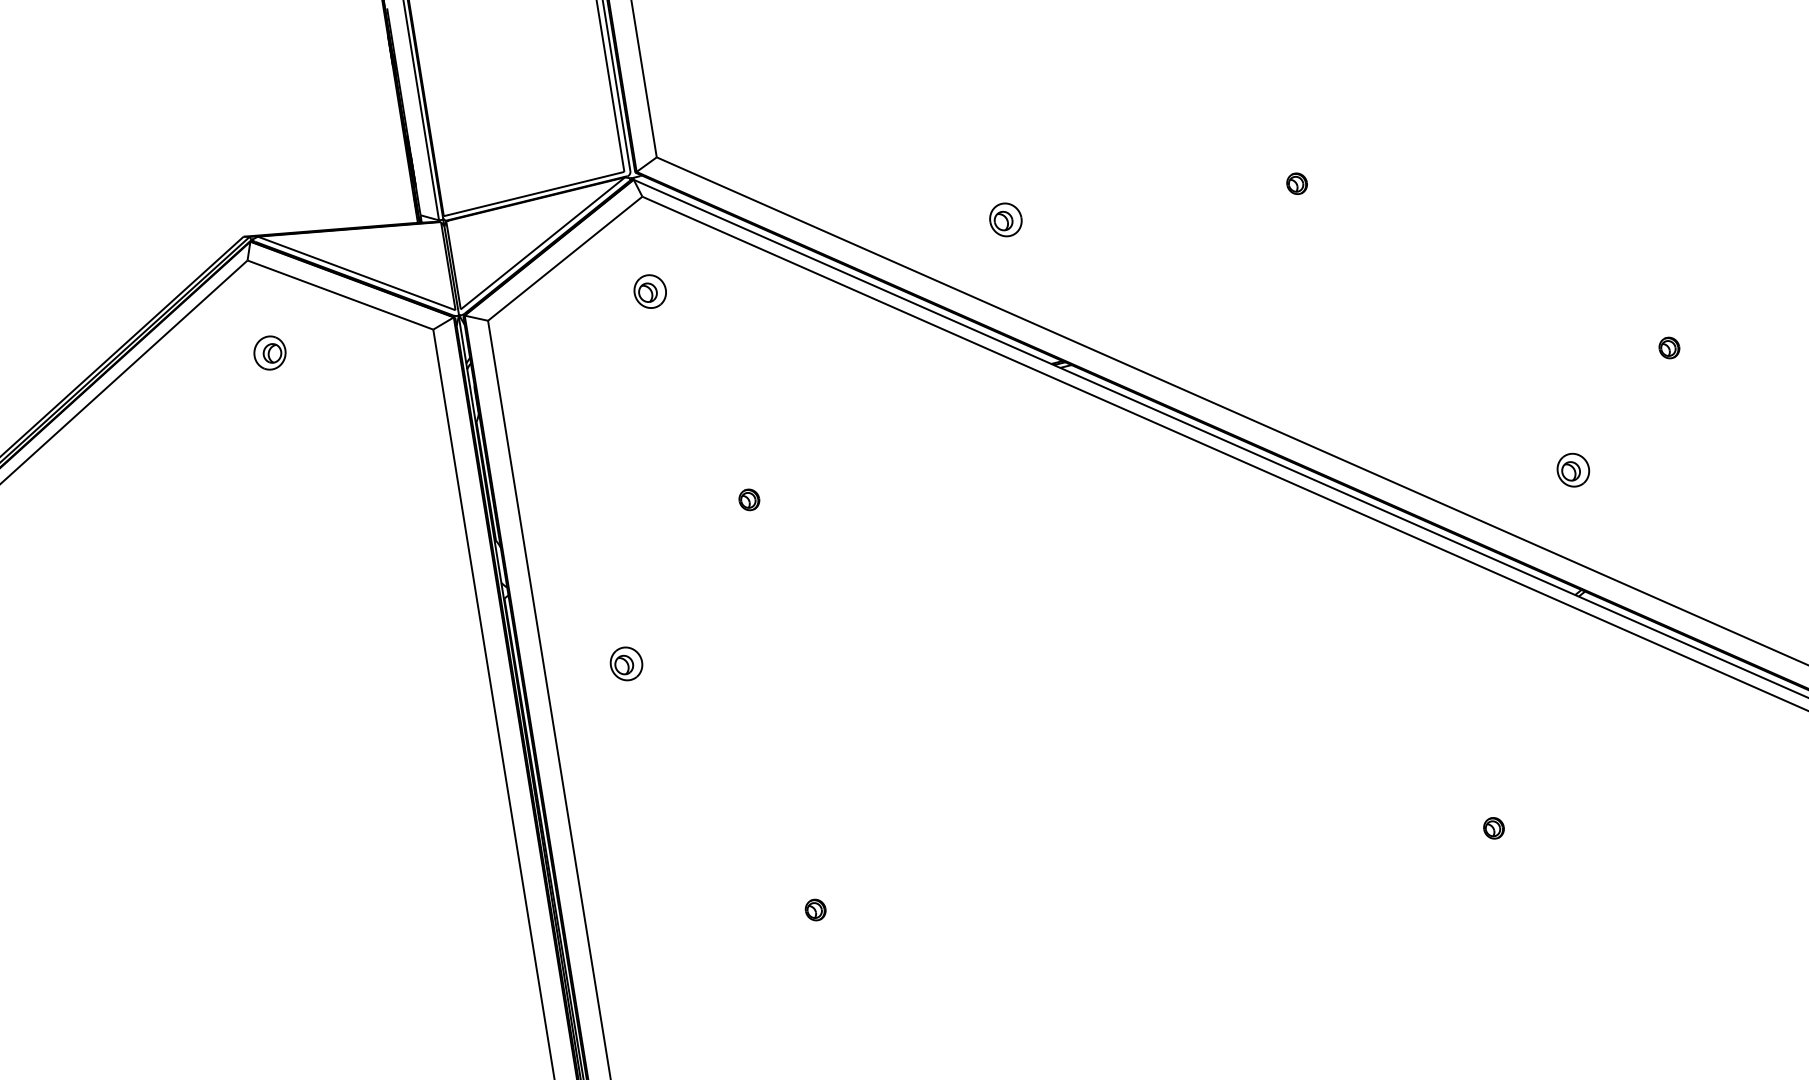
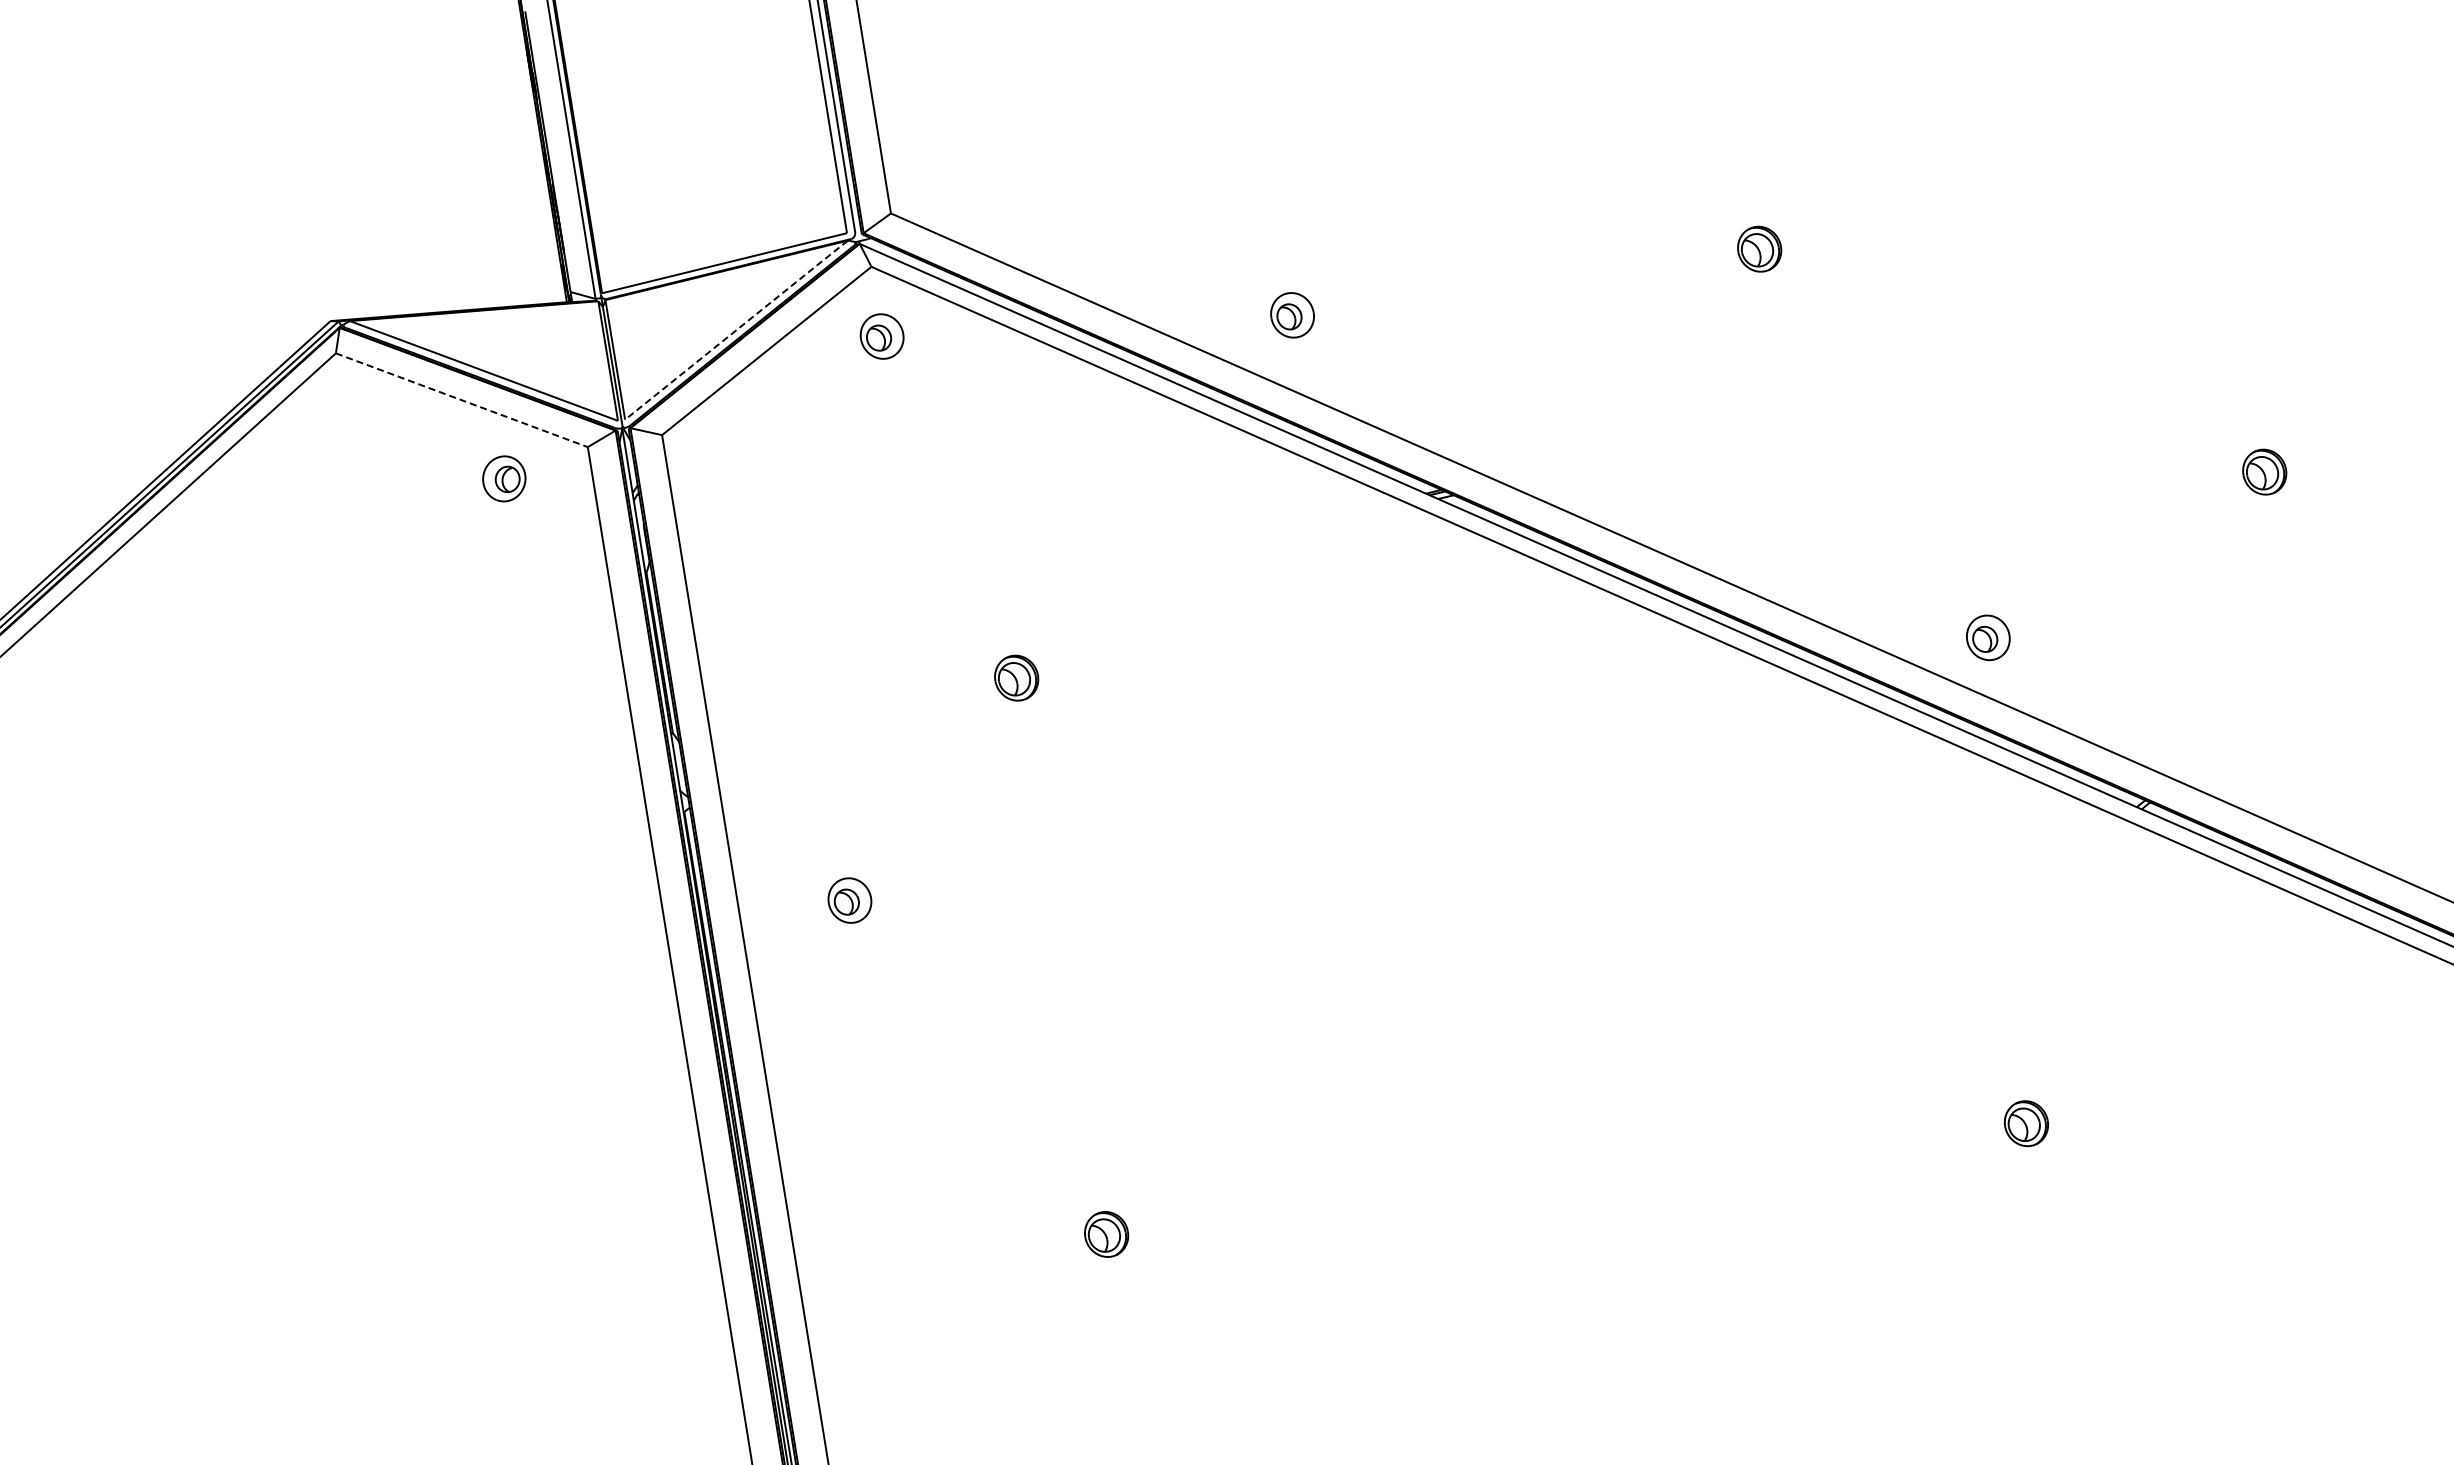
part: (1297, 183) -> (1759, 249), size x1.6
part: (1005, 220) -> (1292, 315), moved
line: (542, 243) -> (736, 330), solid -> dashed
part: (649, 291) -> (881, 336), moved
line: (340, 295) -> (462, 400), solid -> dashed
part: (1669, 347) -> (2264, 471), size x1.6
part: (270, 352) -> (504, 478), moved
part: (1573, 469) -> (1988, 637), moved
part: (749, 499) -> (1016, 677), size x1.6
part: (1493, 828) -> (2026, 1123), size x1.6
part: (815, 910) -> (1106, 1234), size x1.6

